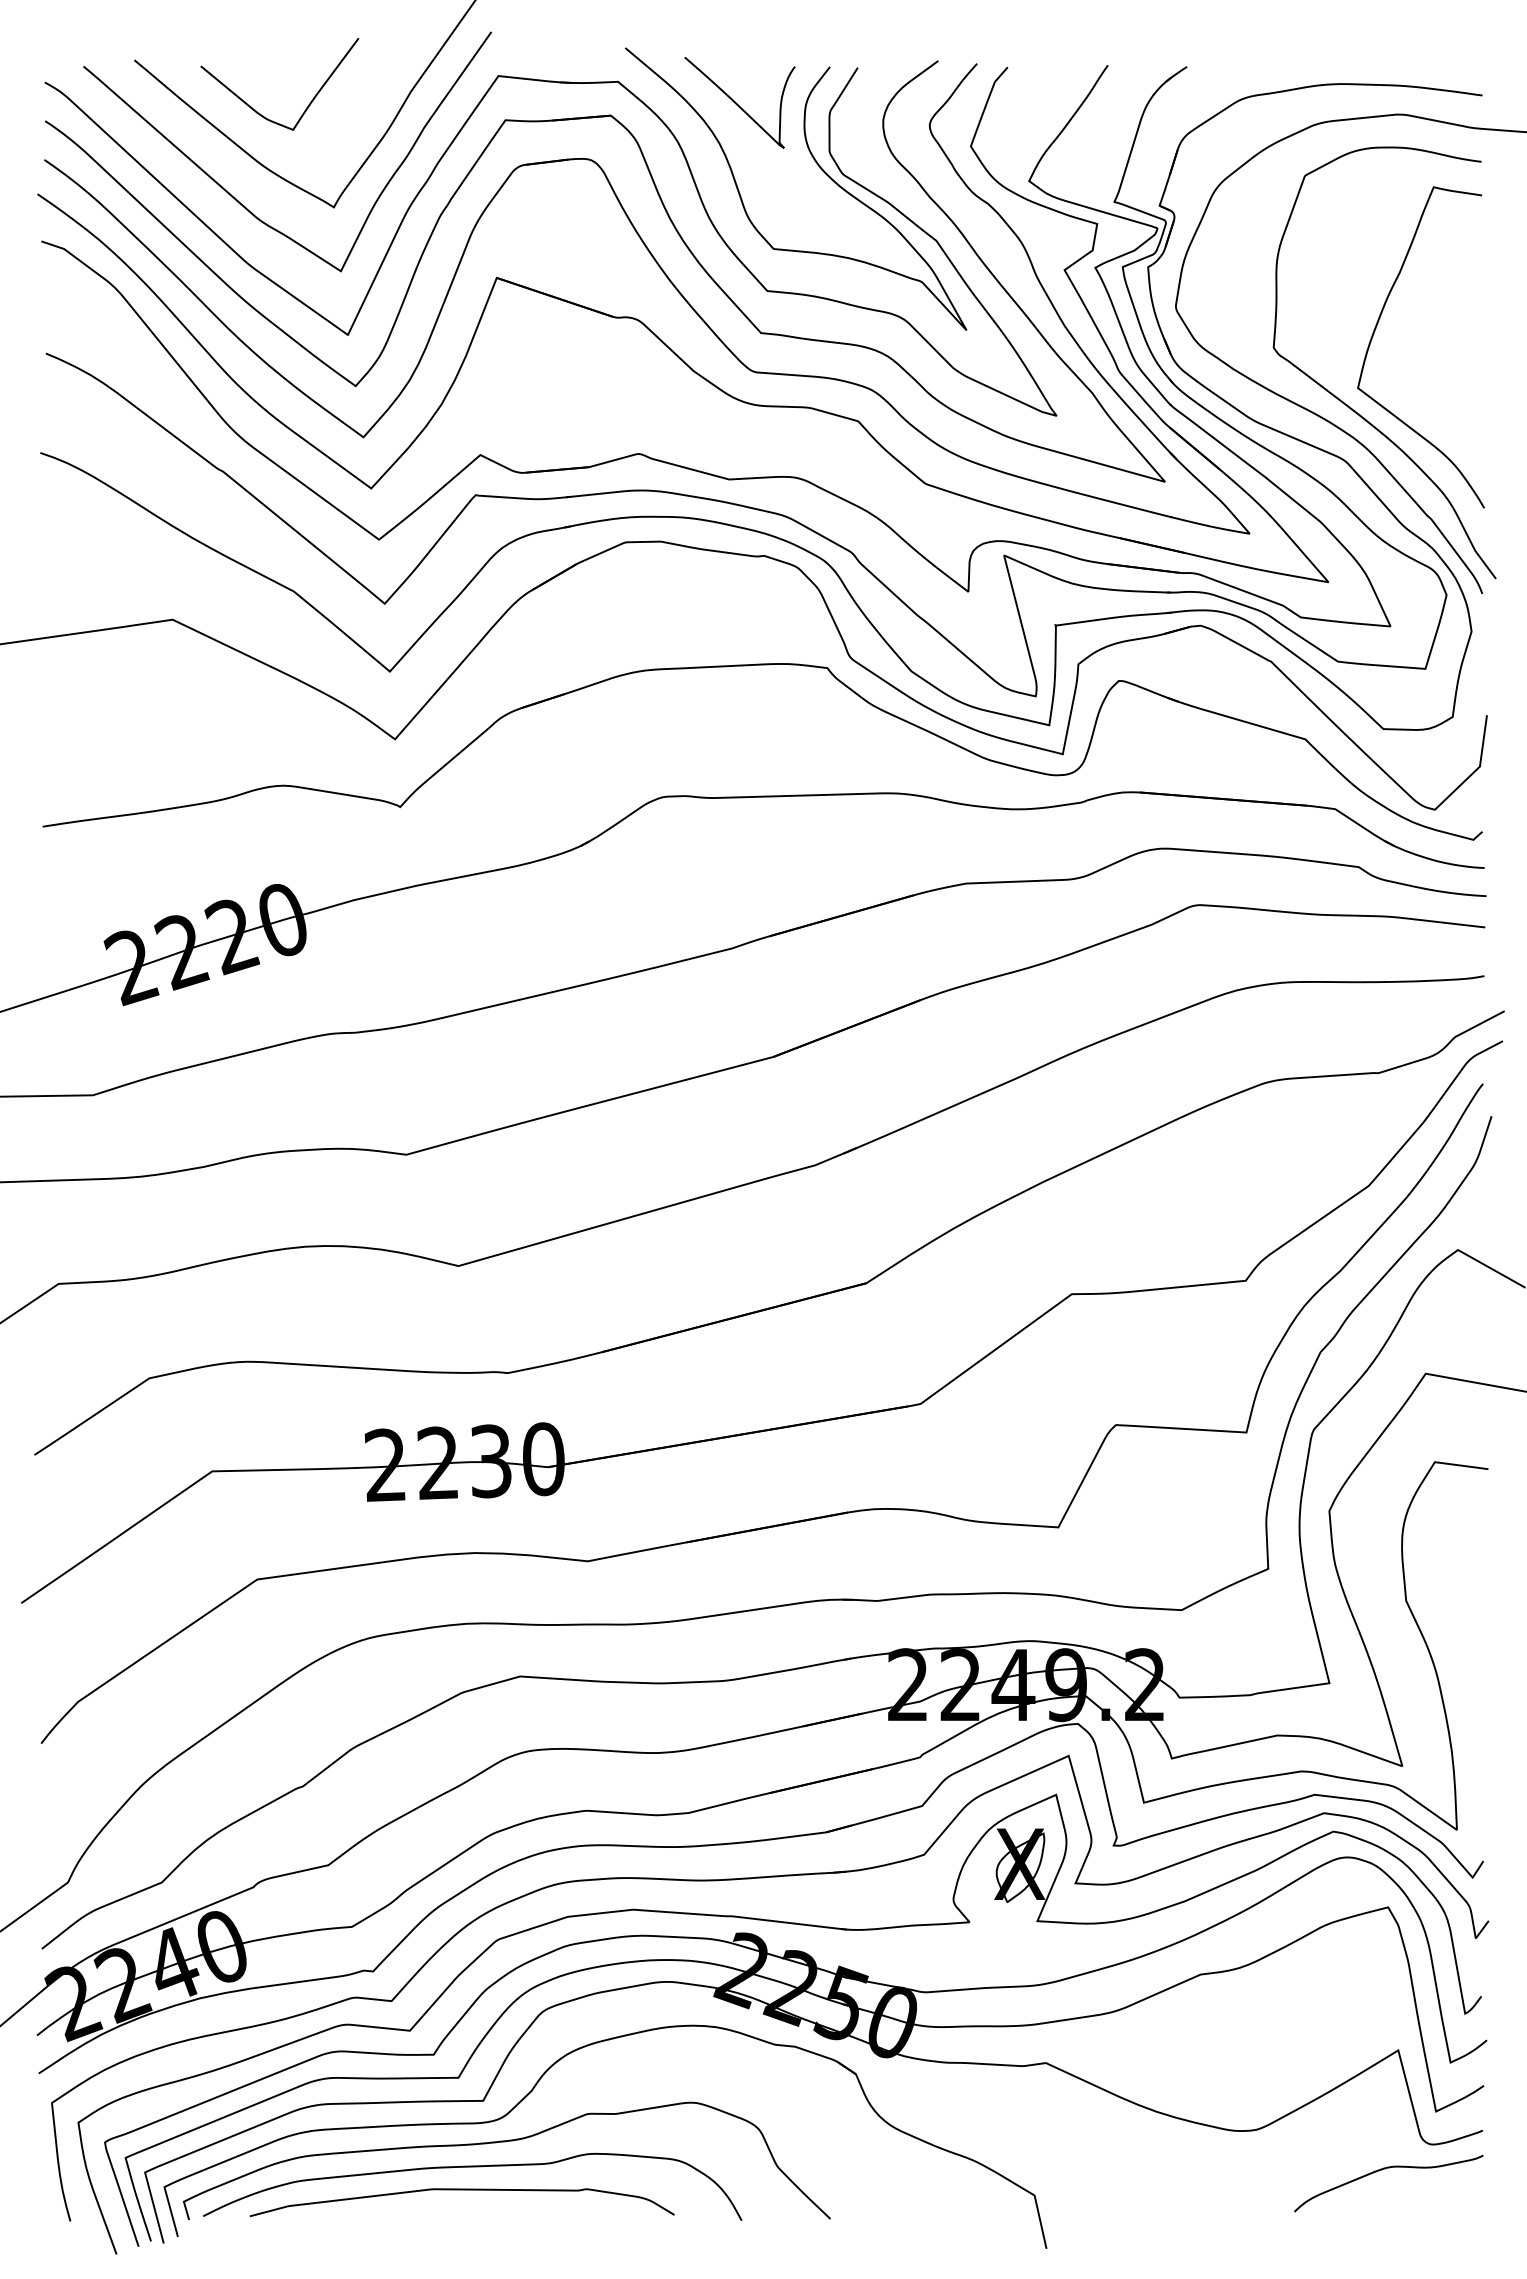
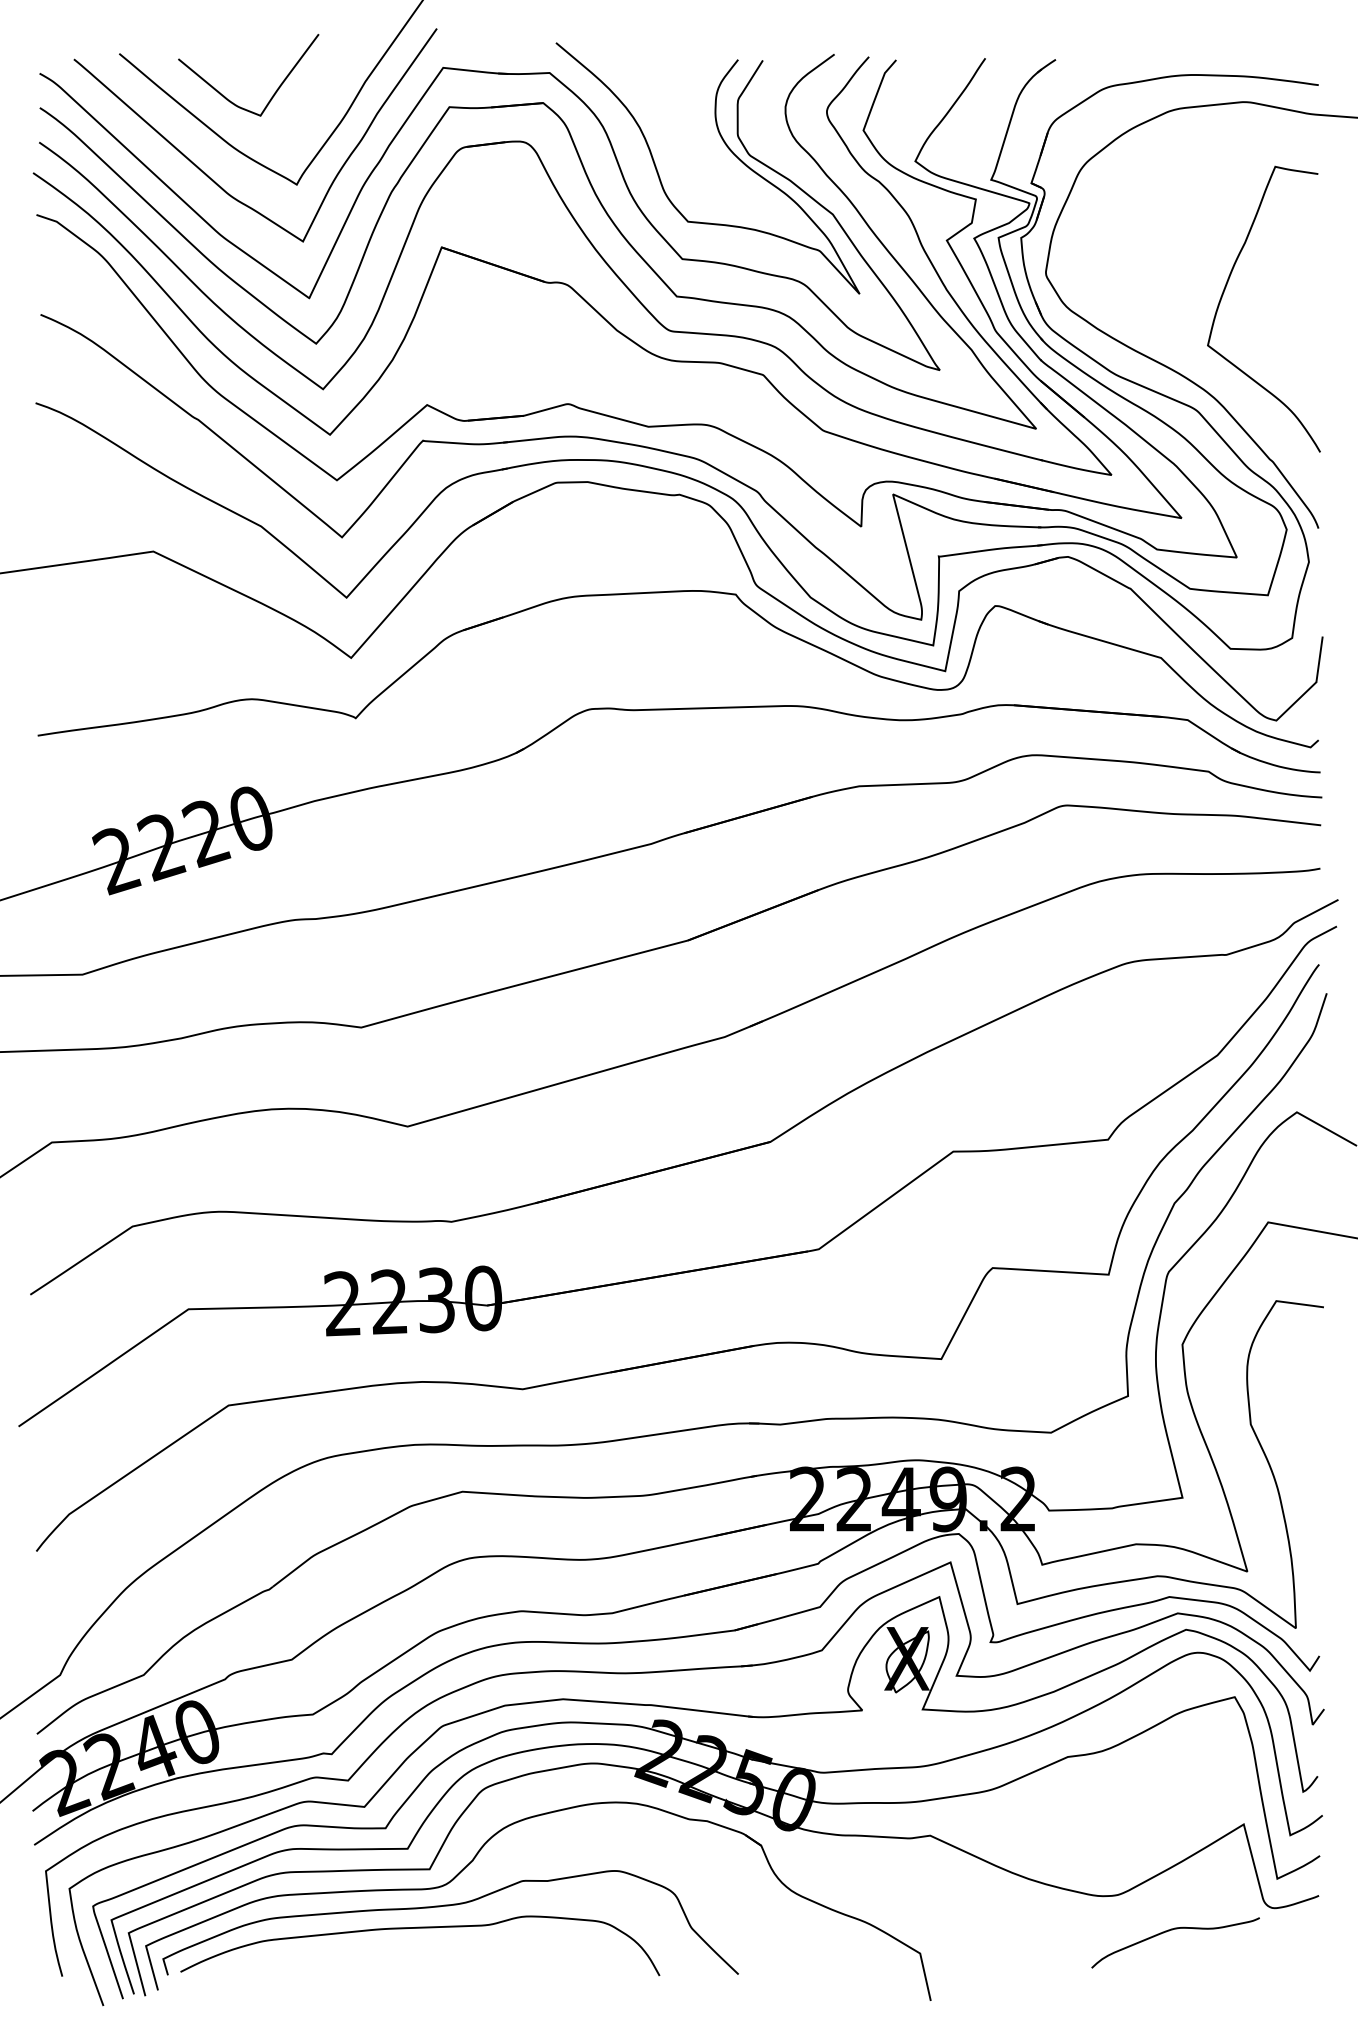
curve: (737, 103) -> (655, 92), removed
curve: (1351, 407) -> (1202, 362), removed
curve: (1385, 2169) -> (1172, 1930), moved
curve: (461, 2190) -> (410, 1949), removed

